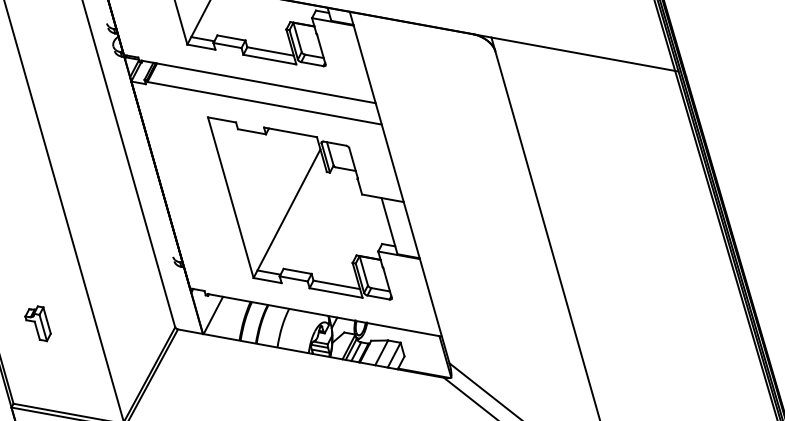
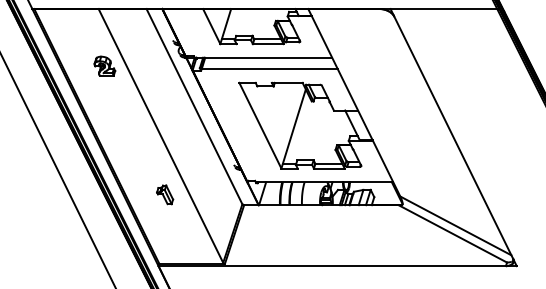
part: (39, 322) -> (165, 194), moved

